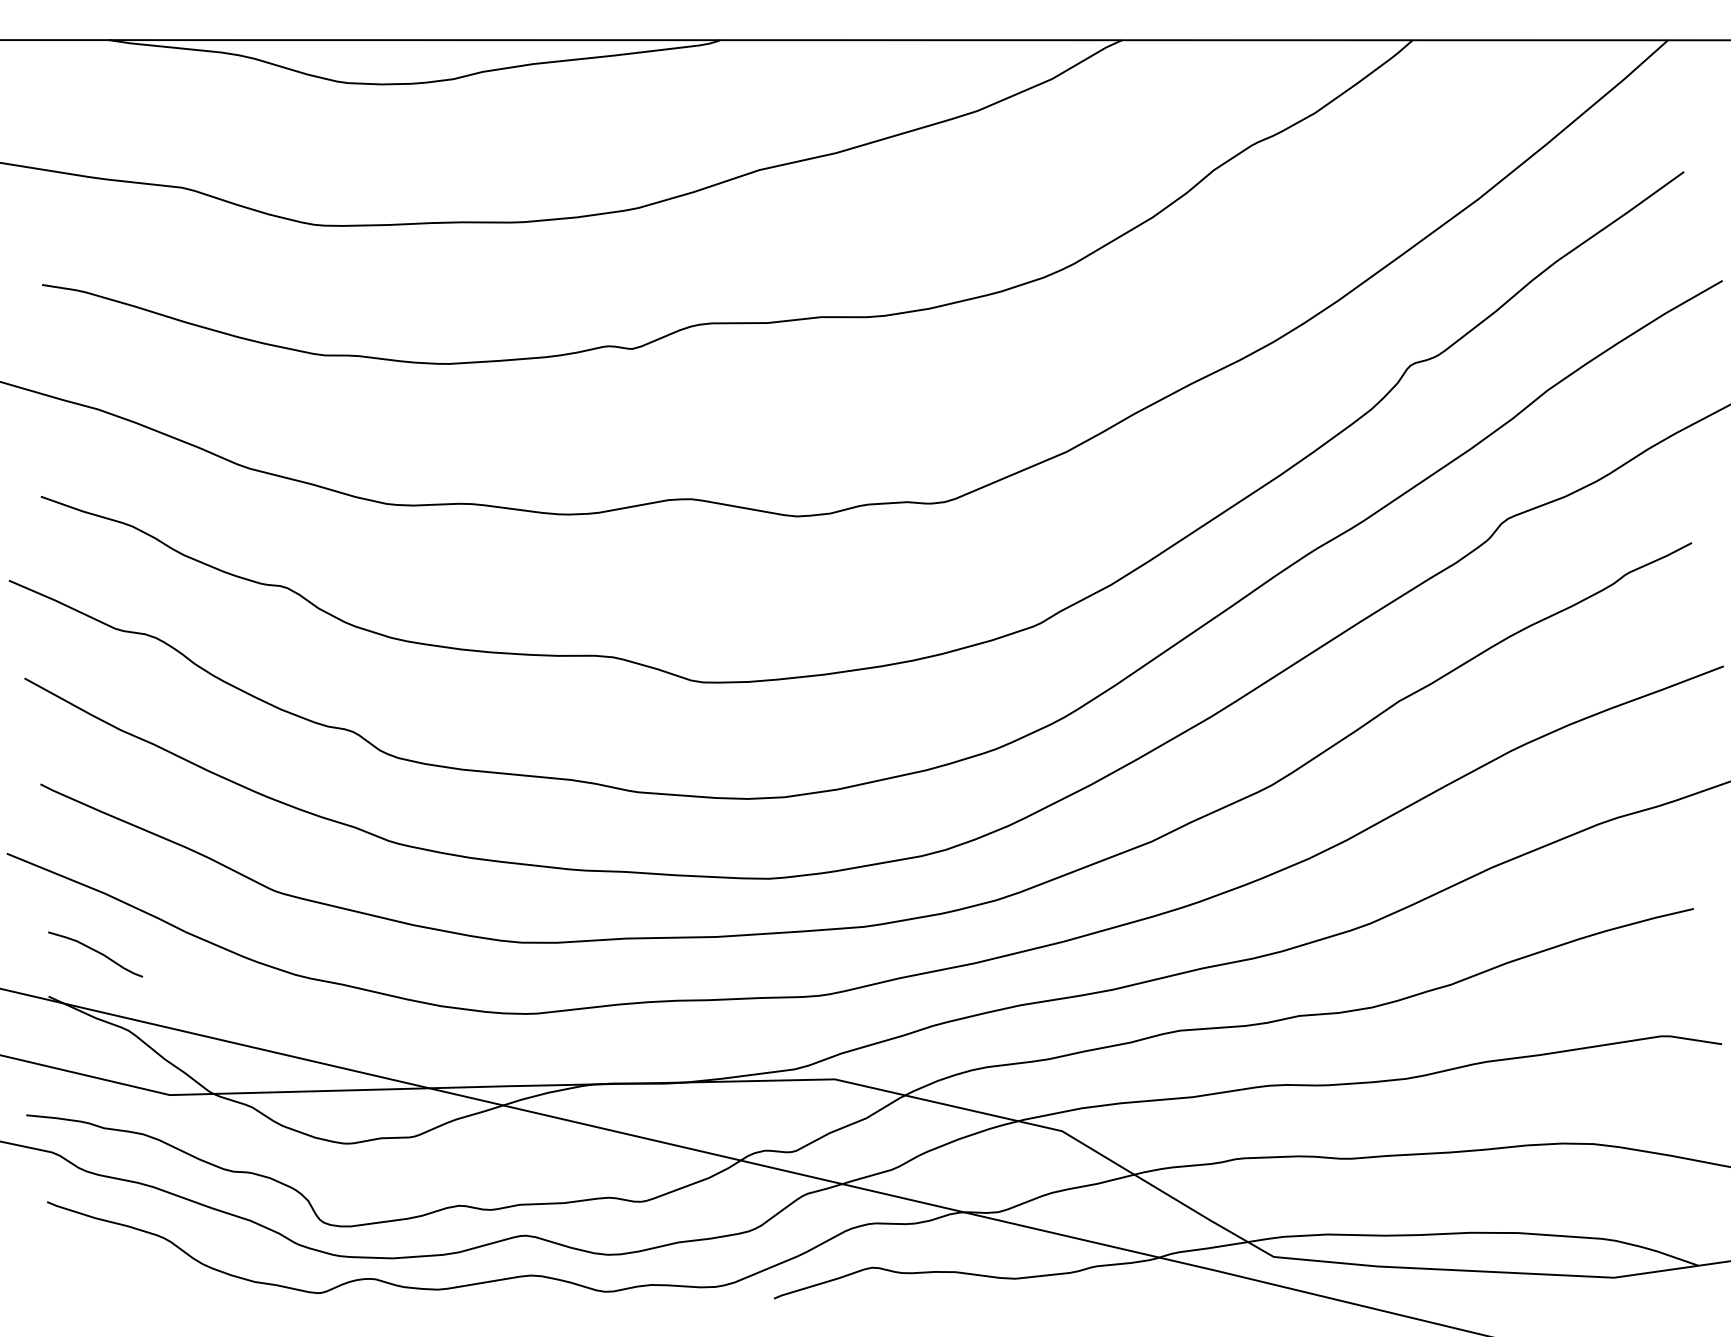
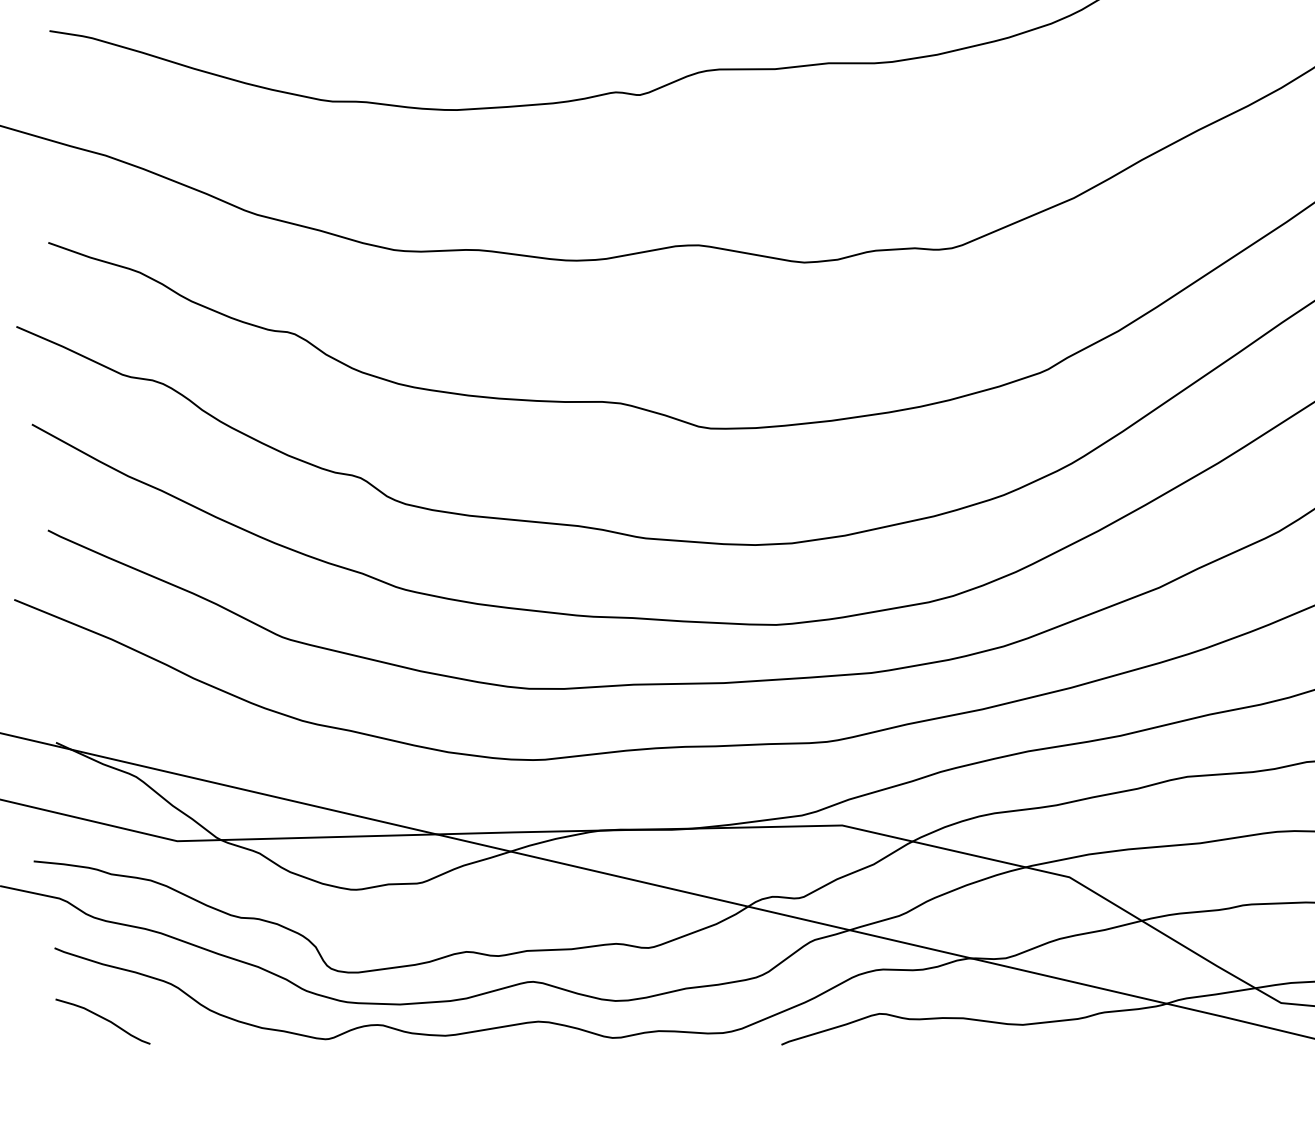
curve: (96, 952) -> (103, 1019), moved

